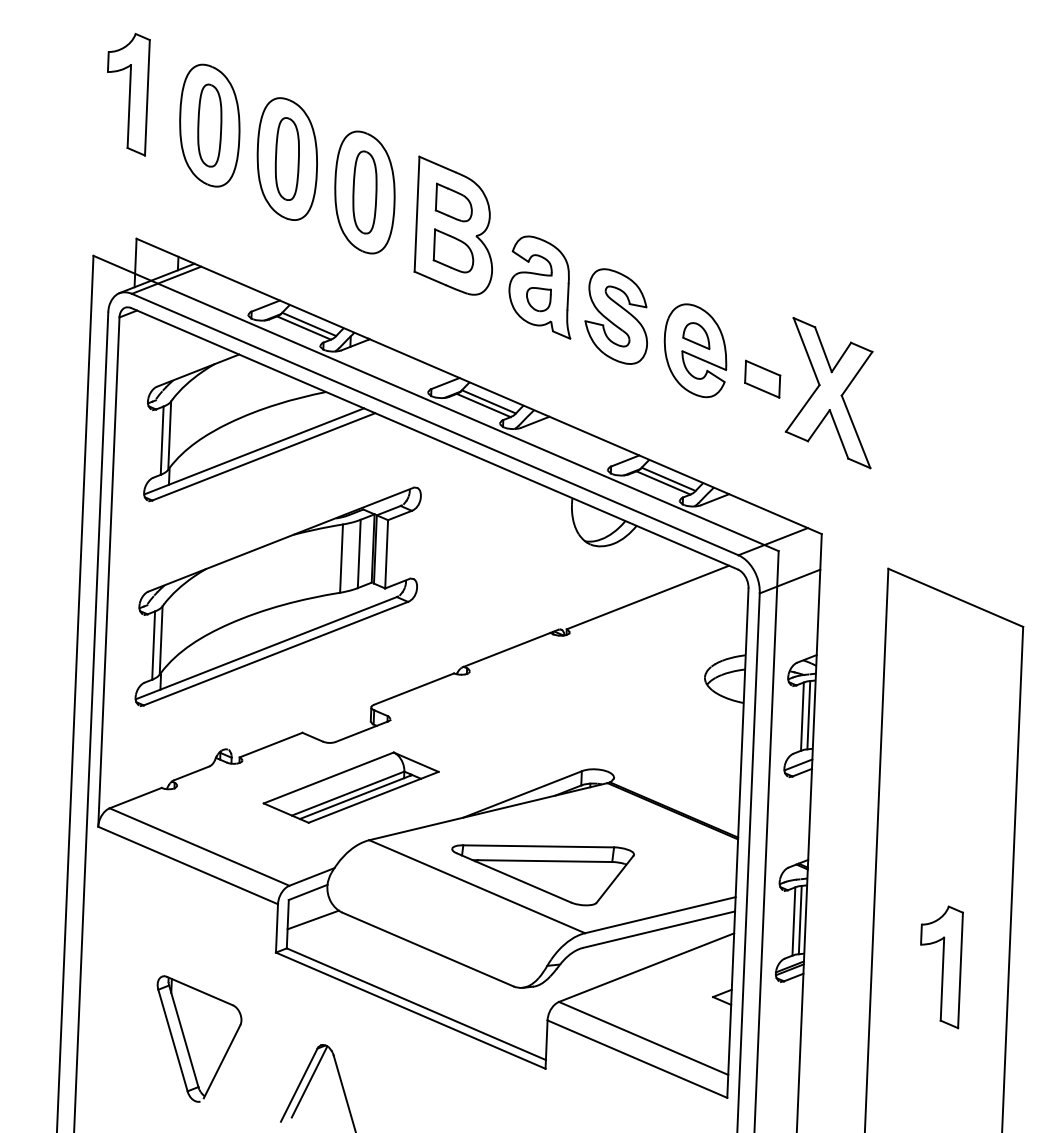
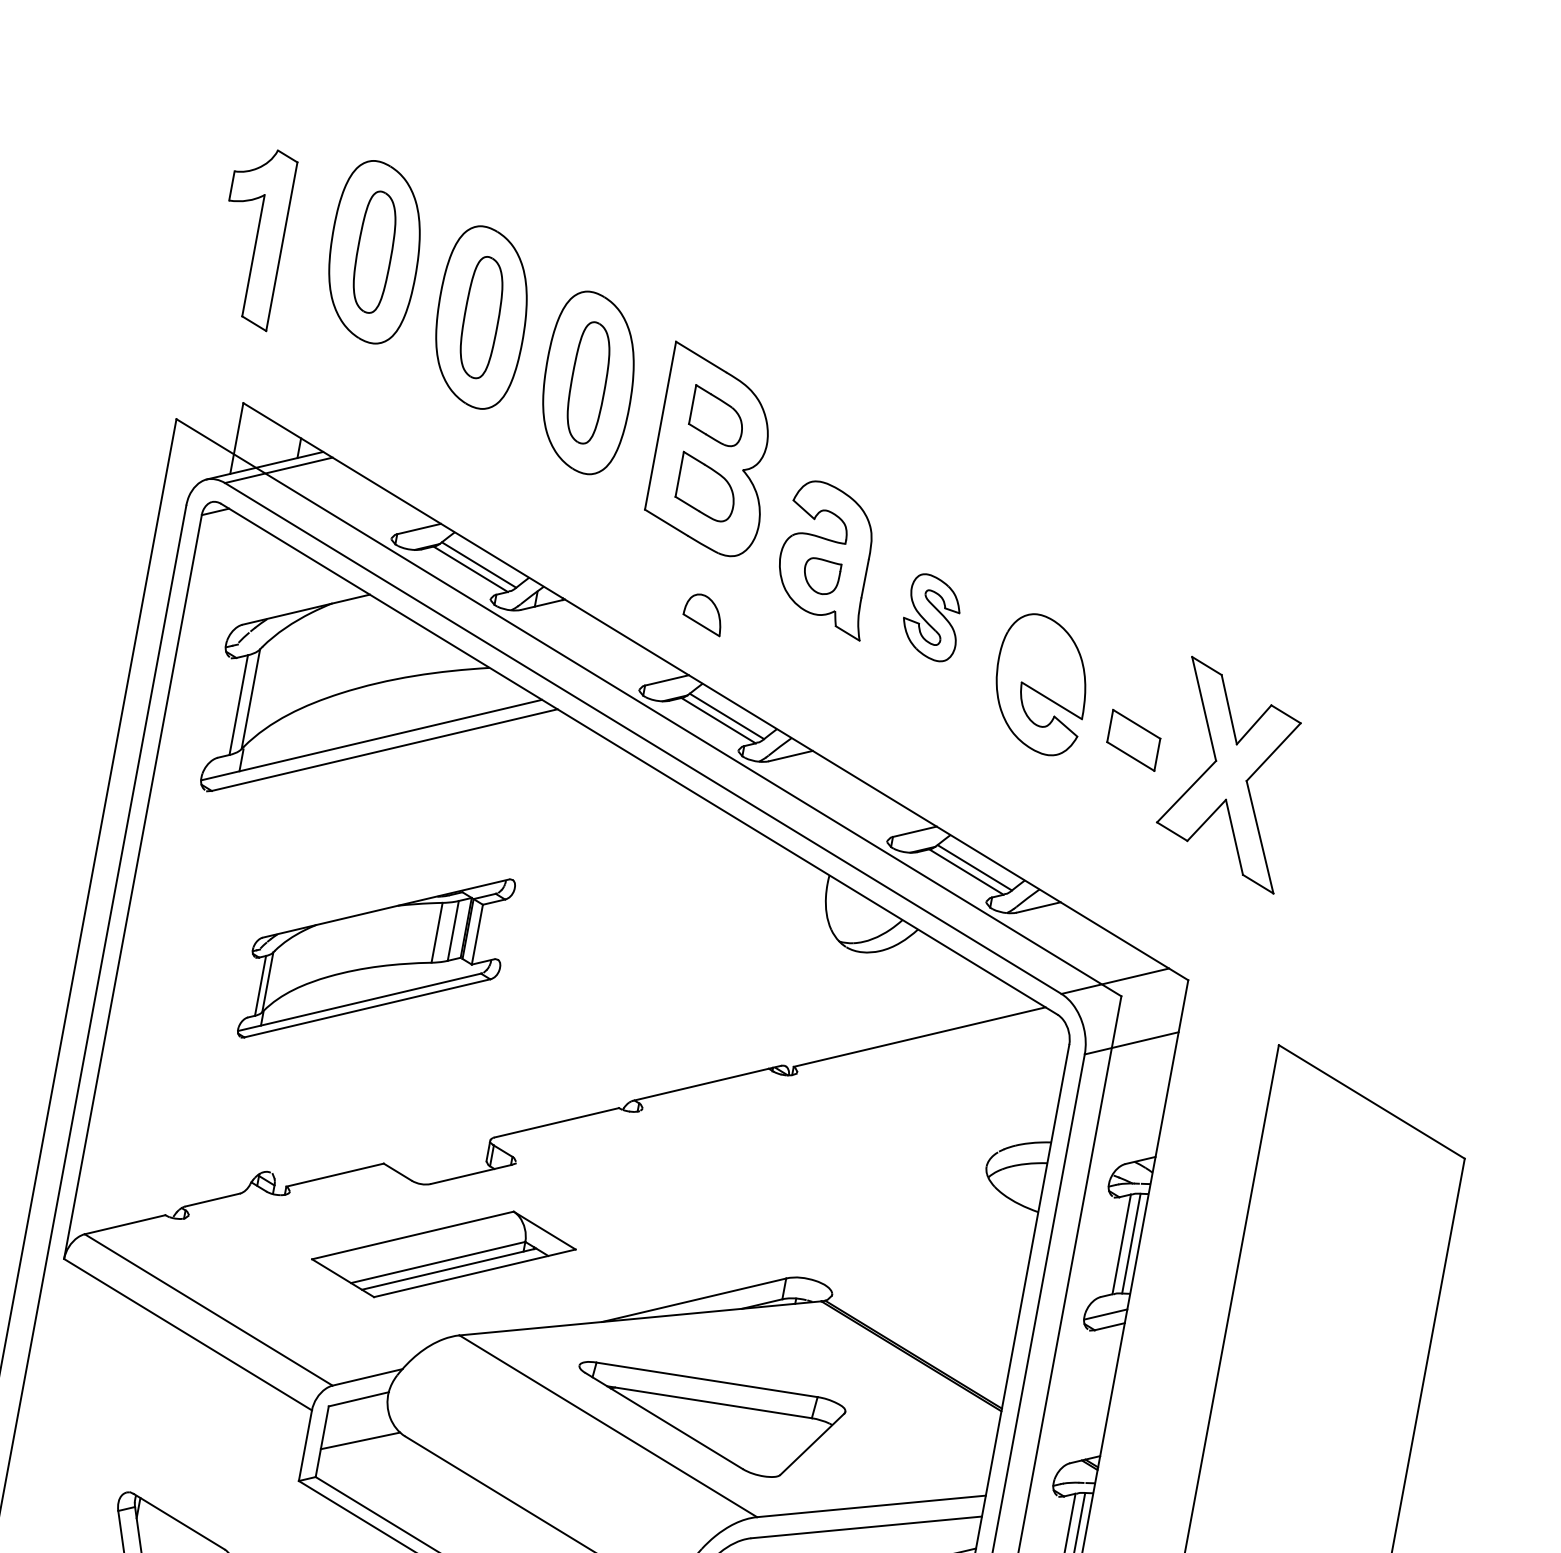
part: (128, 94) -> (254, 237), moved
part: (615, 316) -> (930, 617), size x0.6
part: (696, 336) -> (703, 615), moved
part: (277, 596) -> (375, 958), size x0.6

